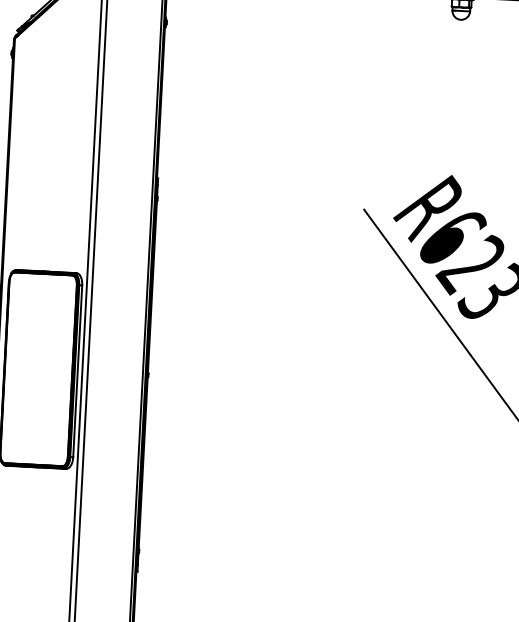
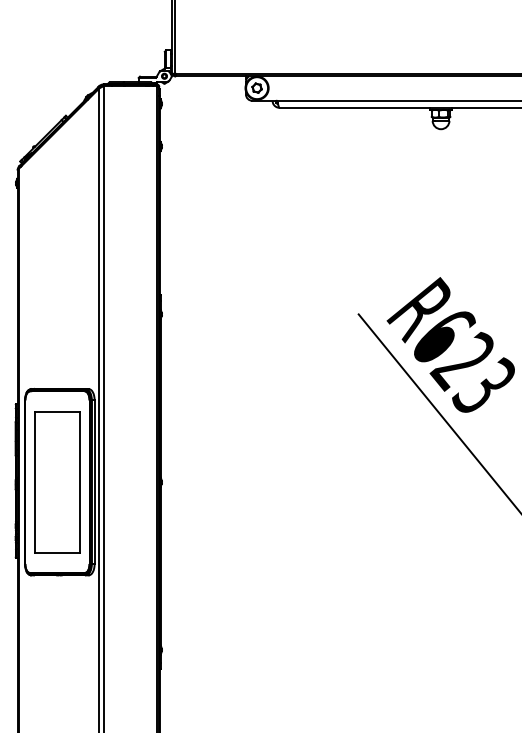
part: (38, 369) -> (57, 482), added

